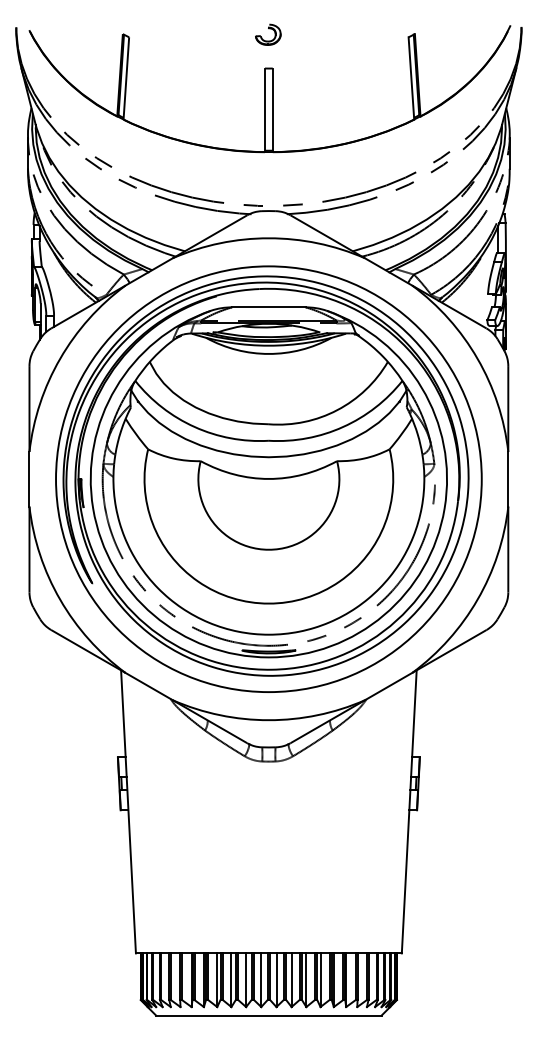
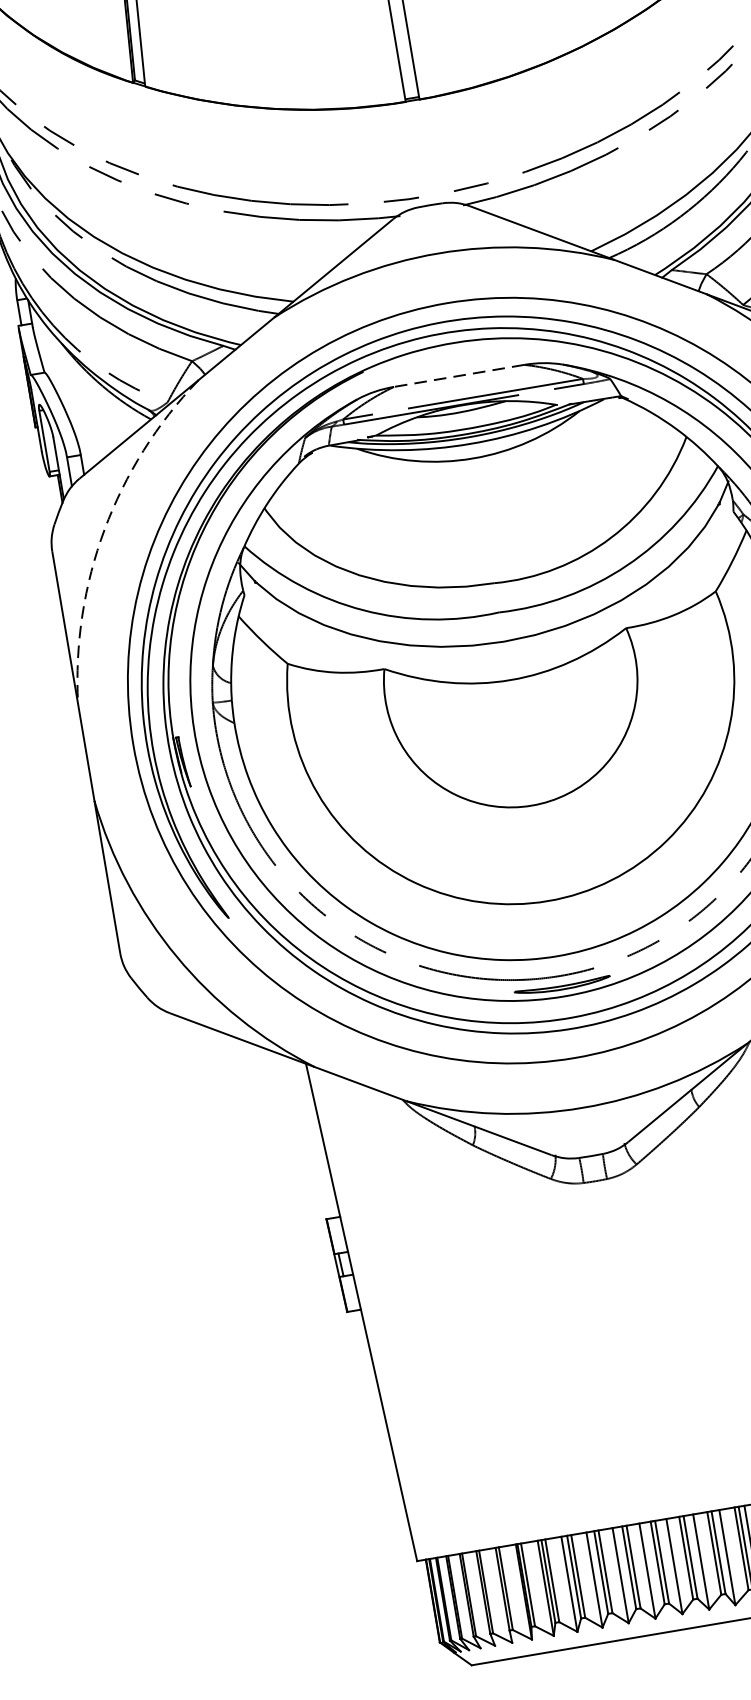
line: (268, 307) -> (458, 376), solid -> dashed
arc: (60, 358) -> (105, 529), solid -> dashed

